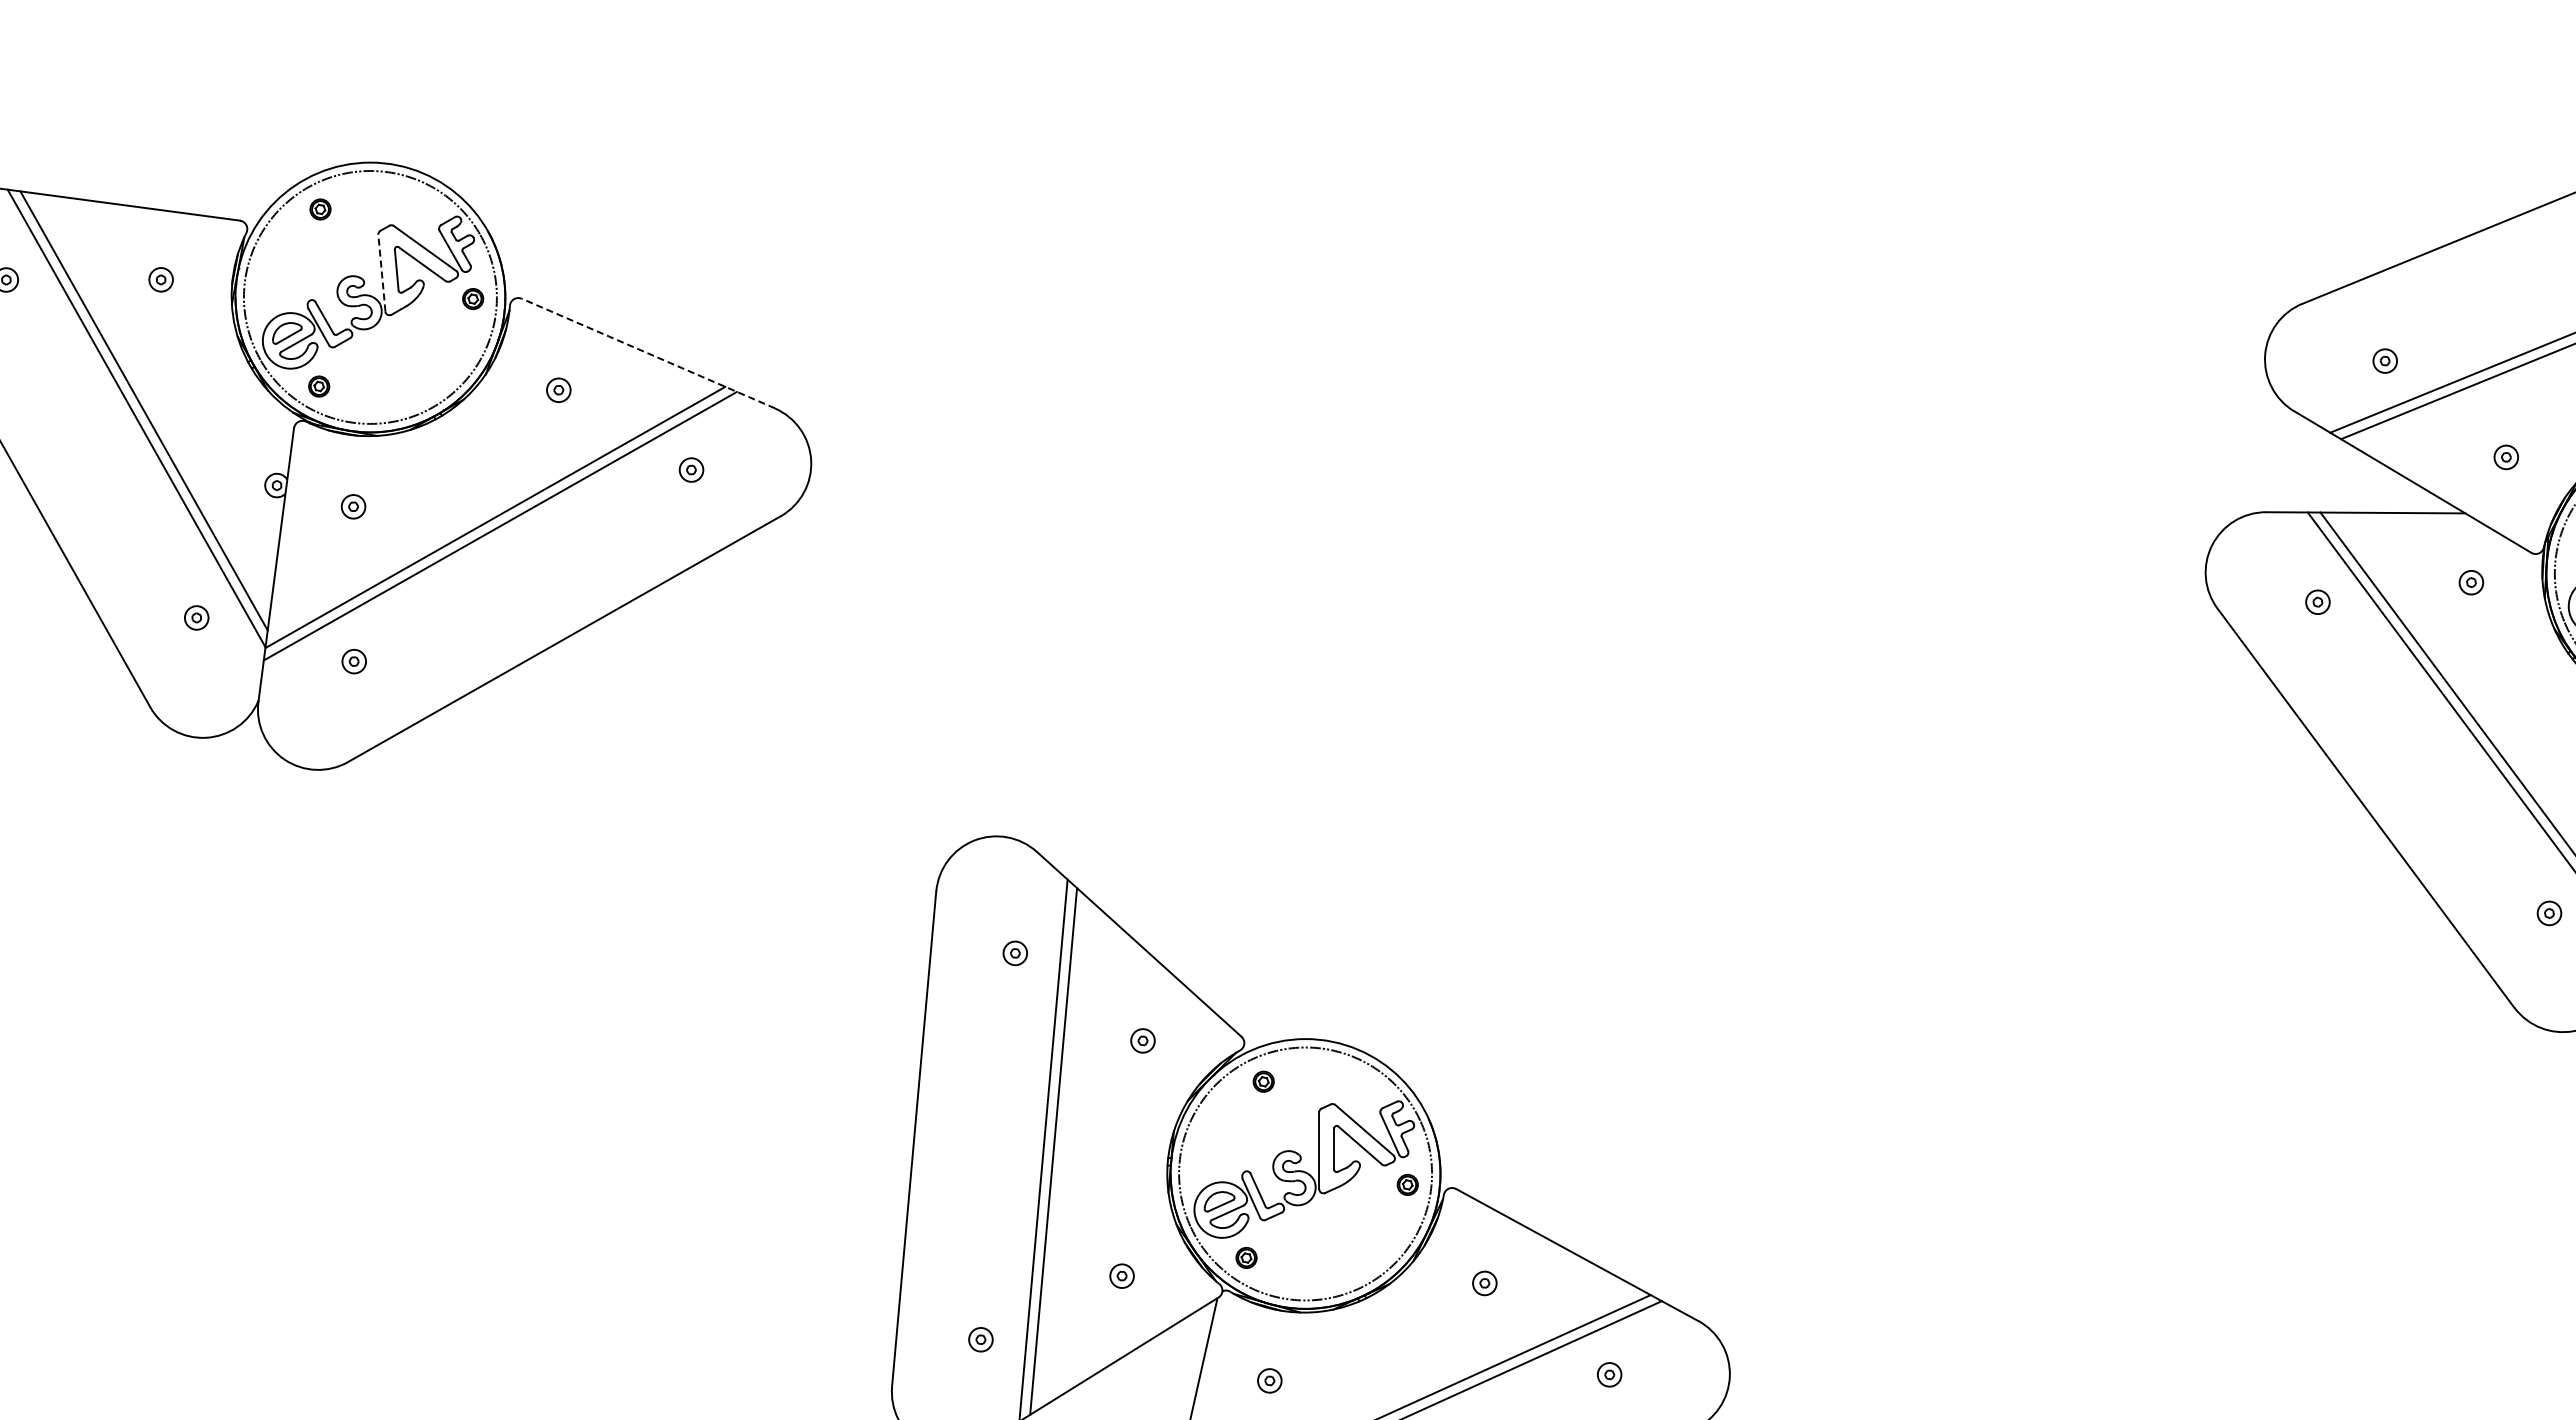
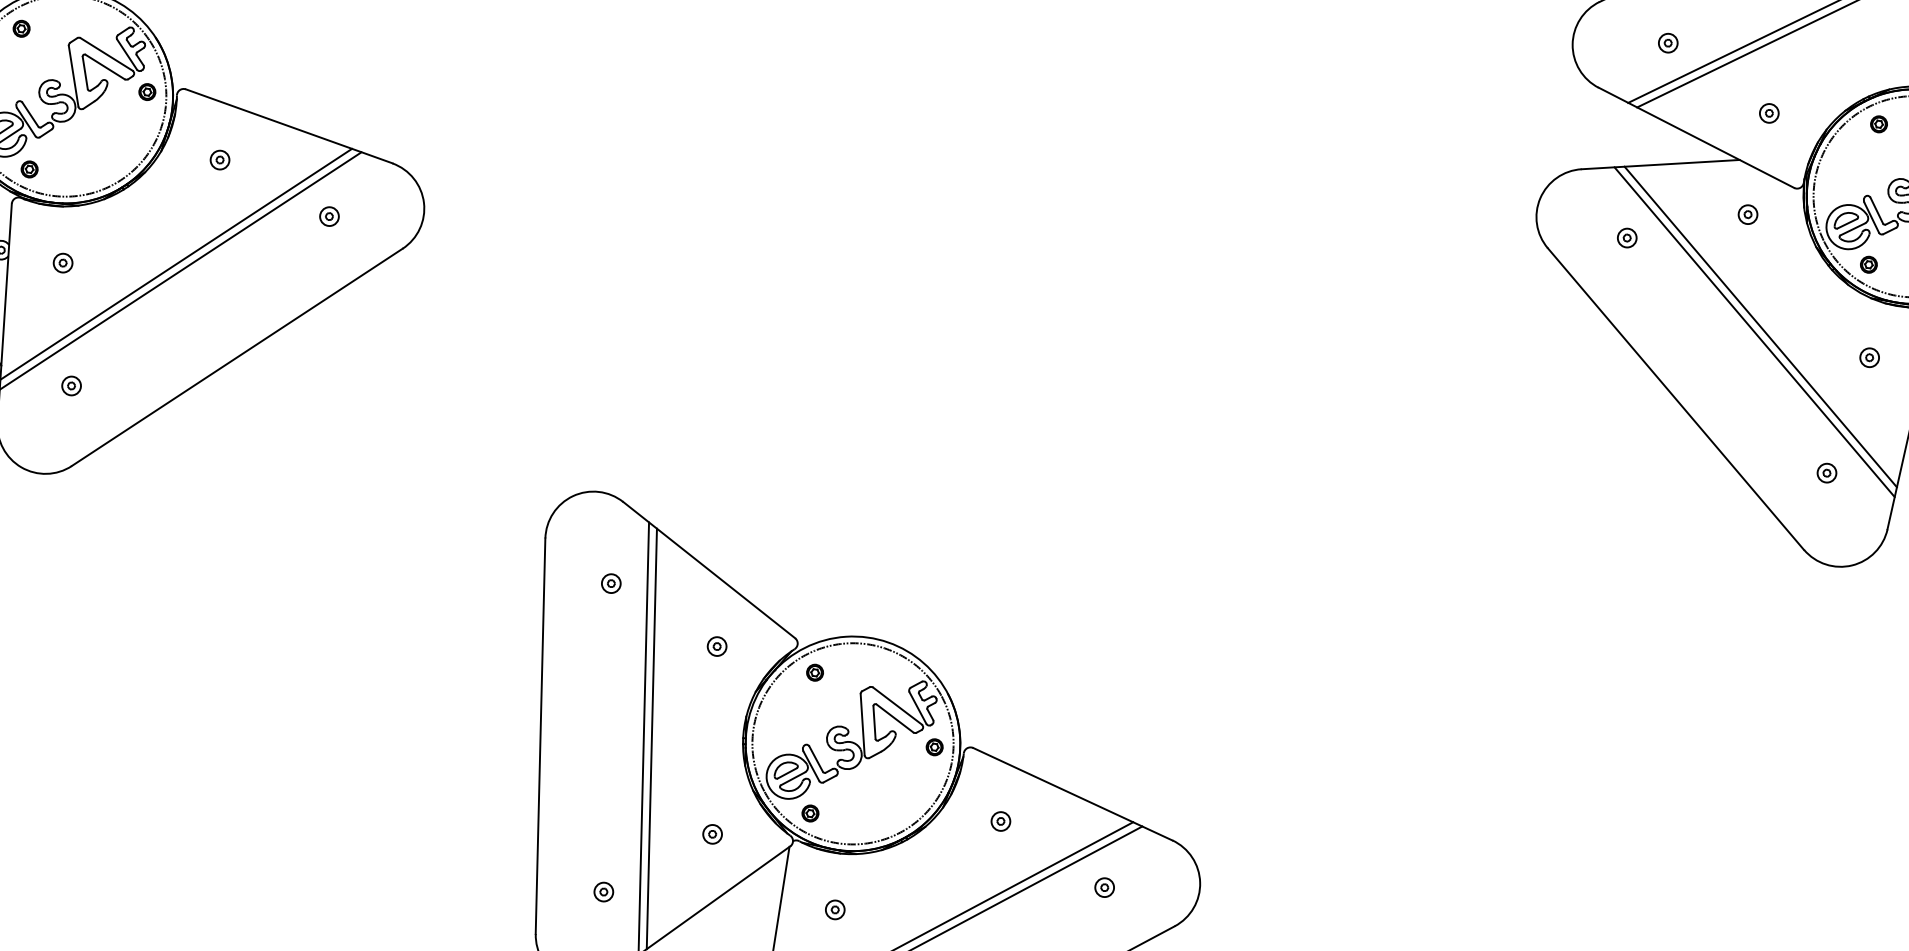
line: (381, 272) -> (73, 75), dashed -> solid
line: (647, 353) -> (288, 126), dashed -> solid

